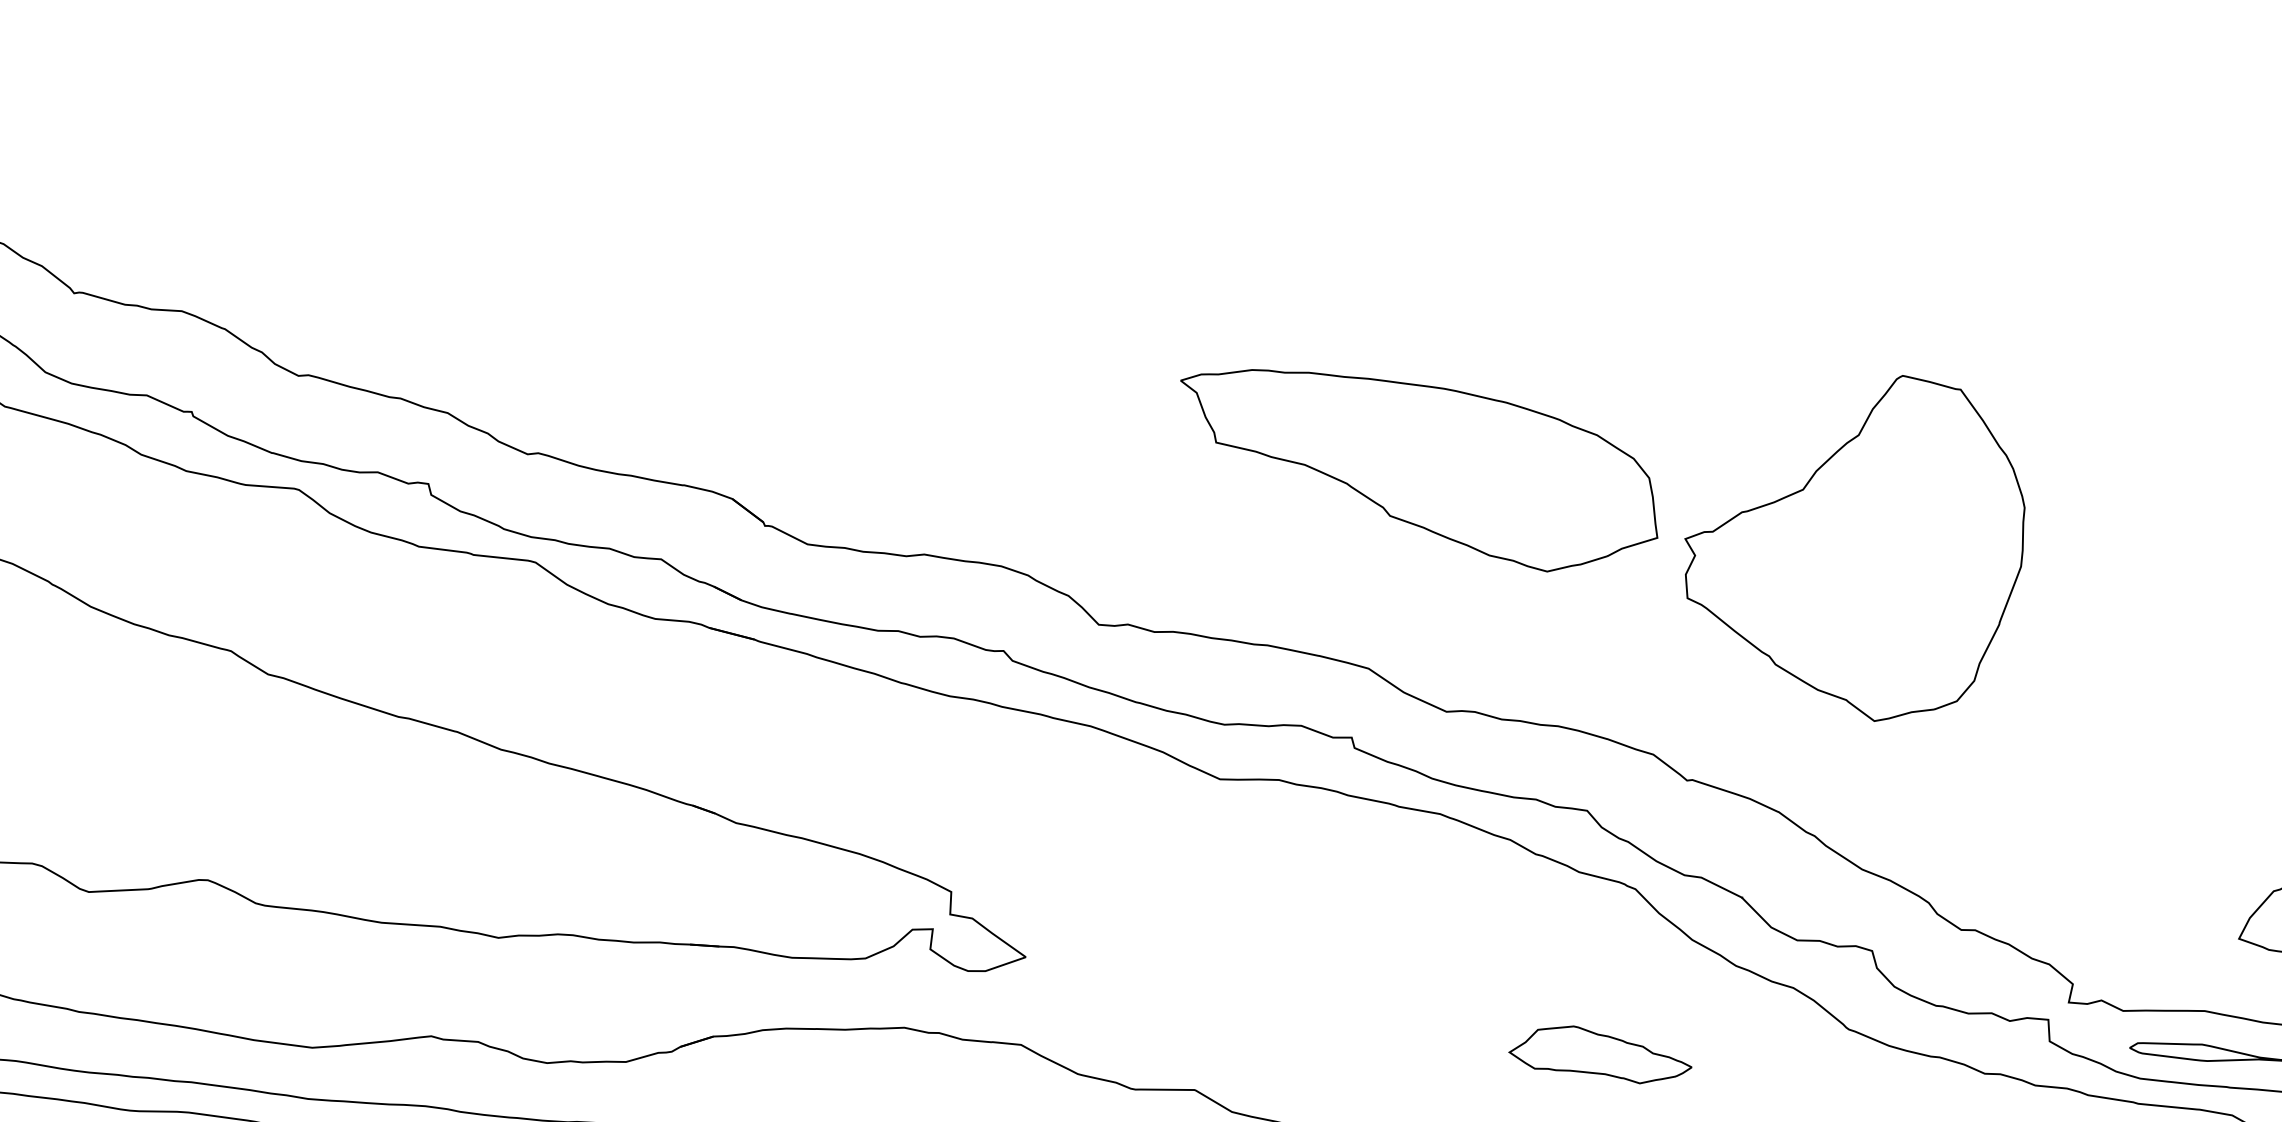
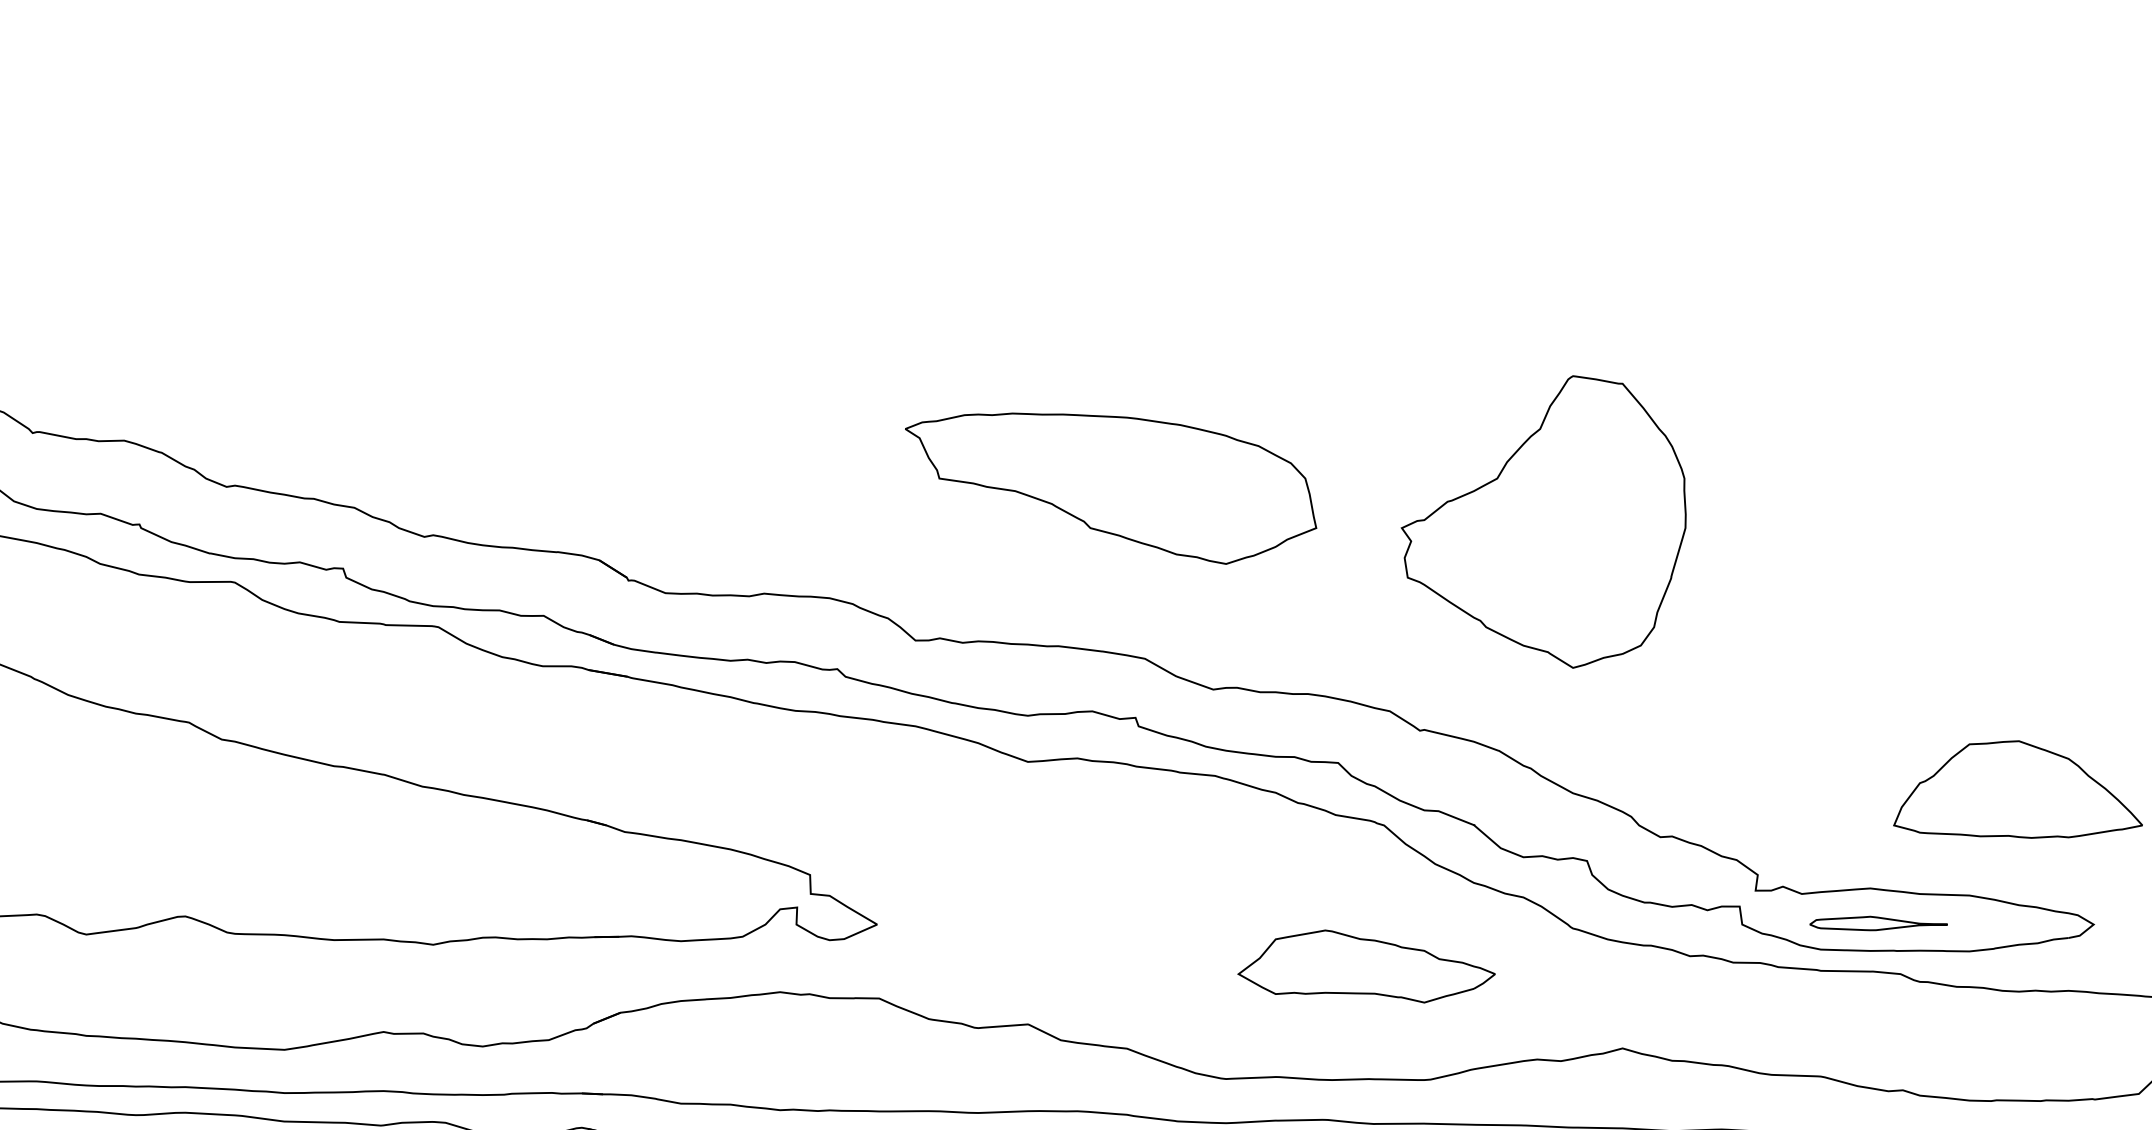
part: (1418, 471) -> (1111, 488), moved
part: (1600, 1054) -> (1366, 966), size x1.67

